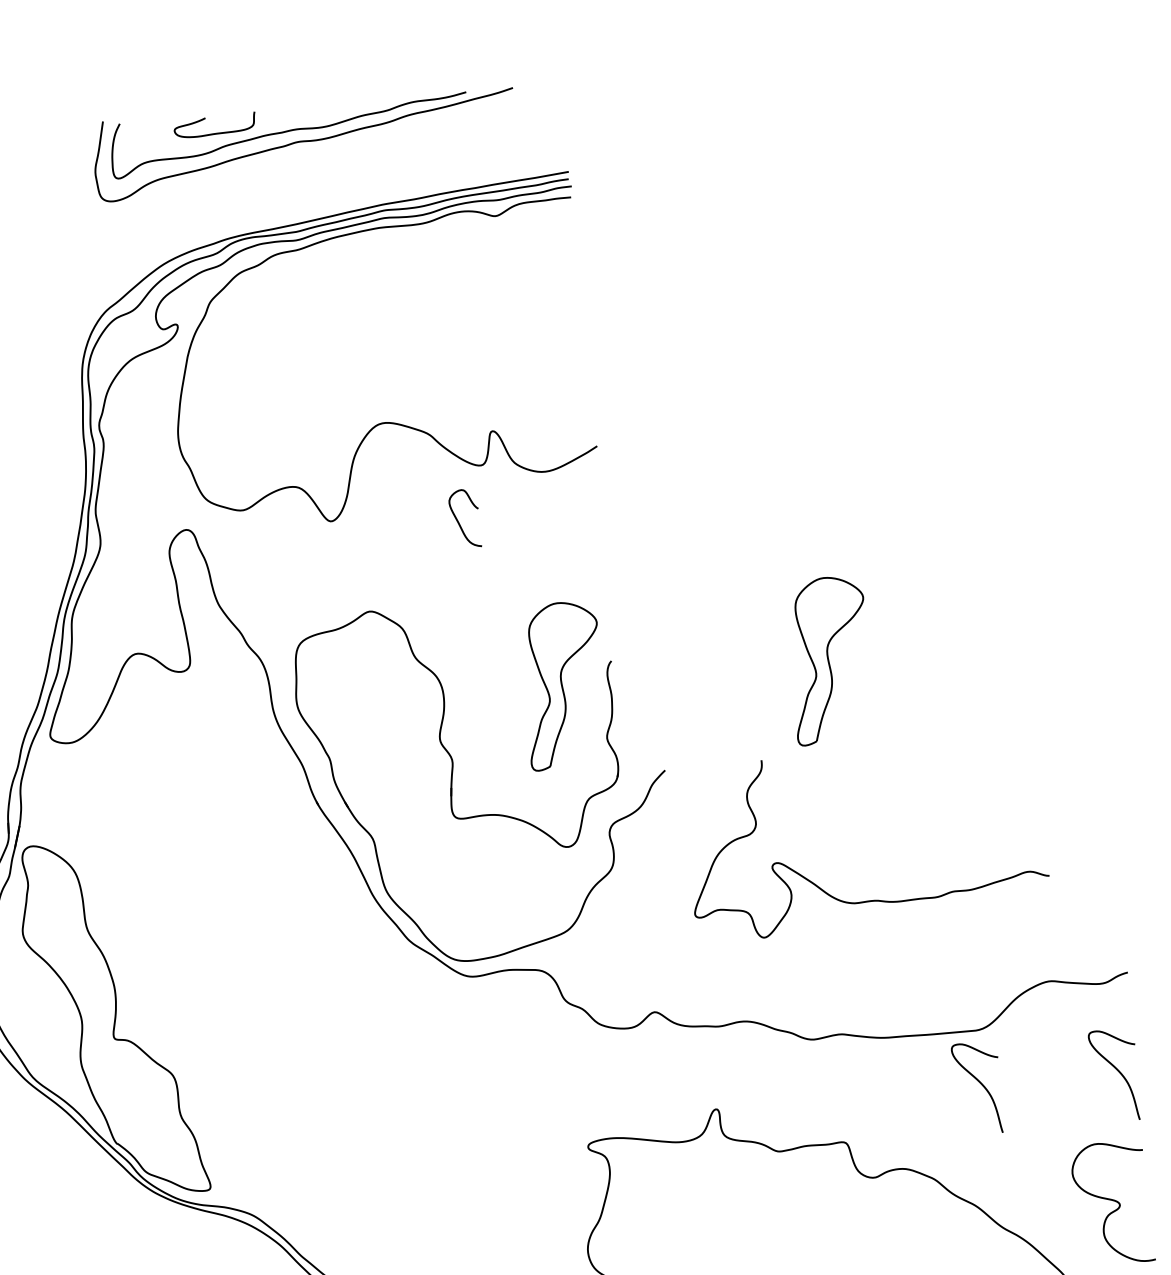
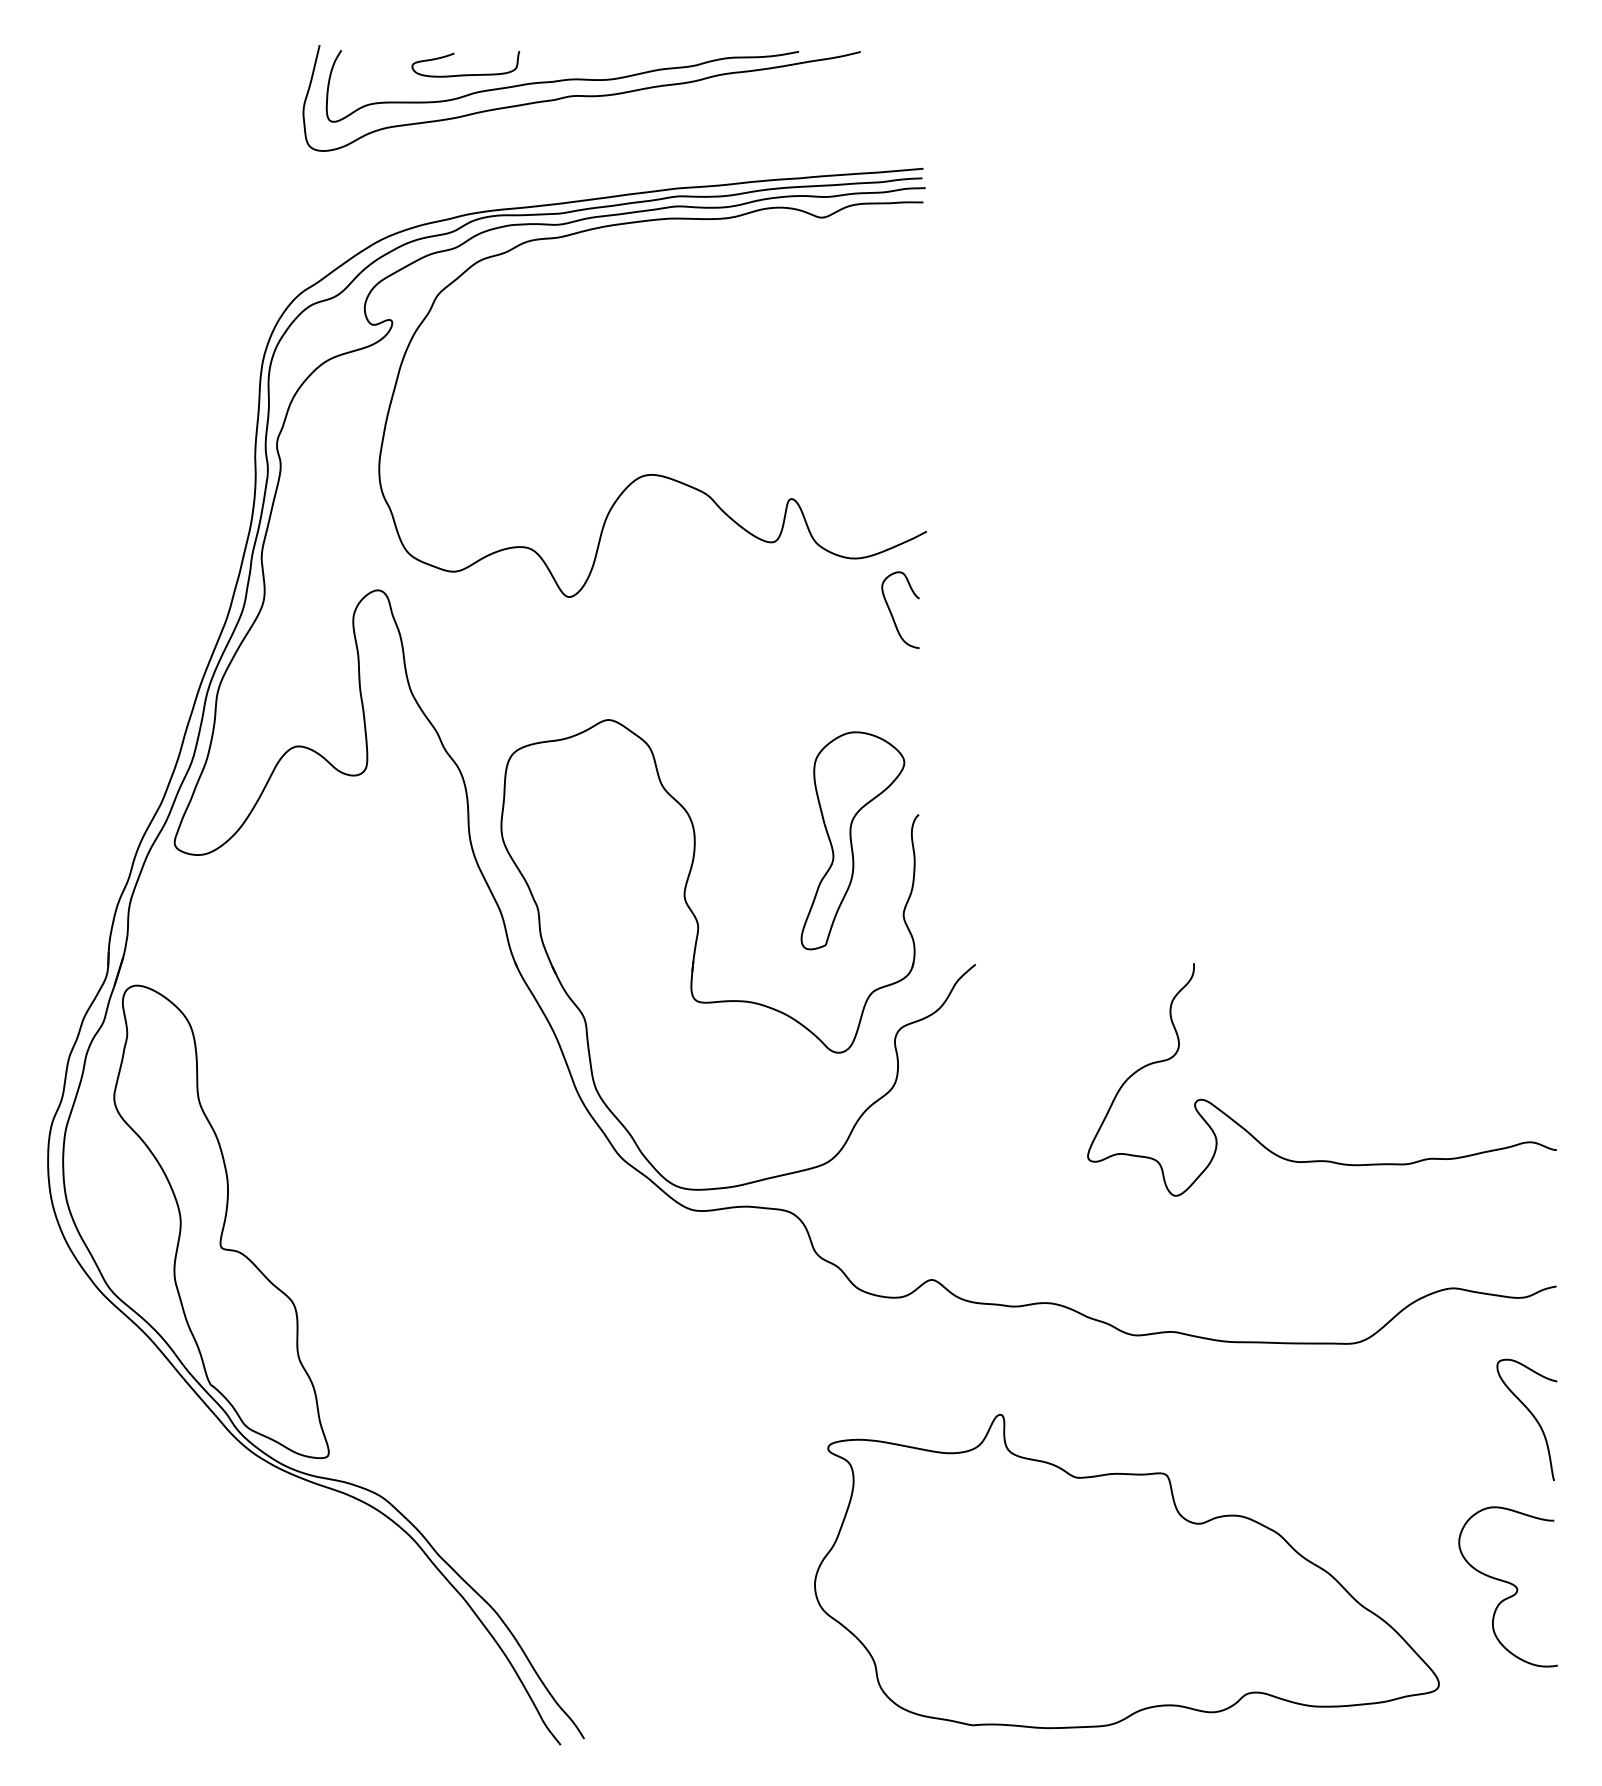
curve: (459, 521) -> (892, 613), moved
part: (829, 660) -> (1204, 840), removed
curve: (872, 900) -> (1321, 1160), moved
curve: (981, 1085) -> (1351, 1416), removed

